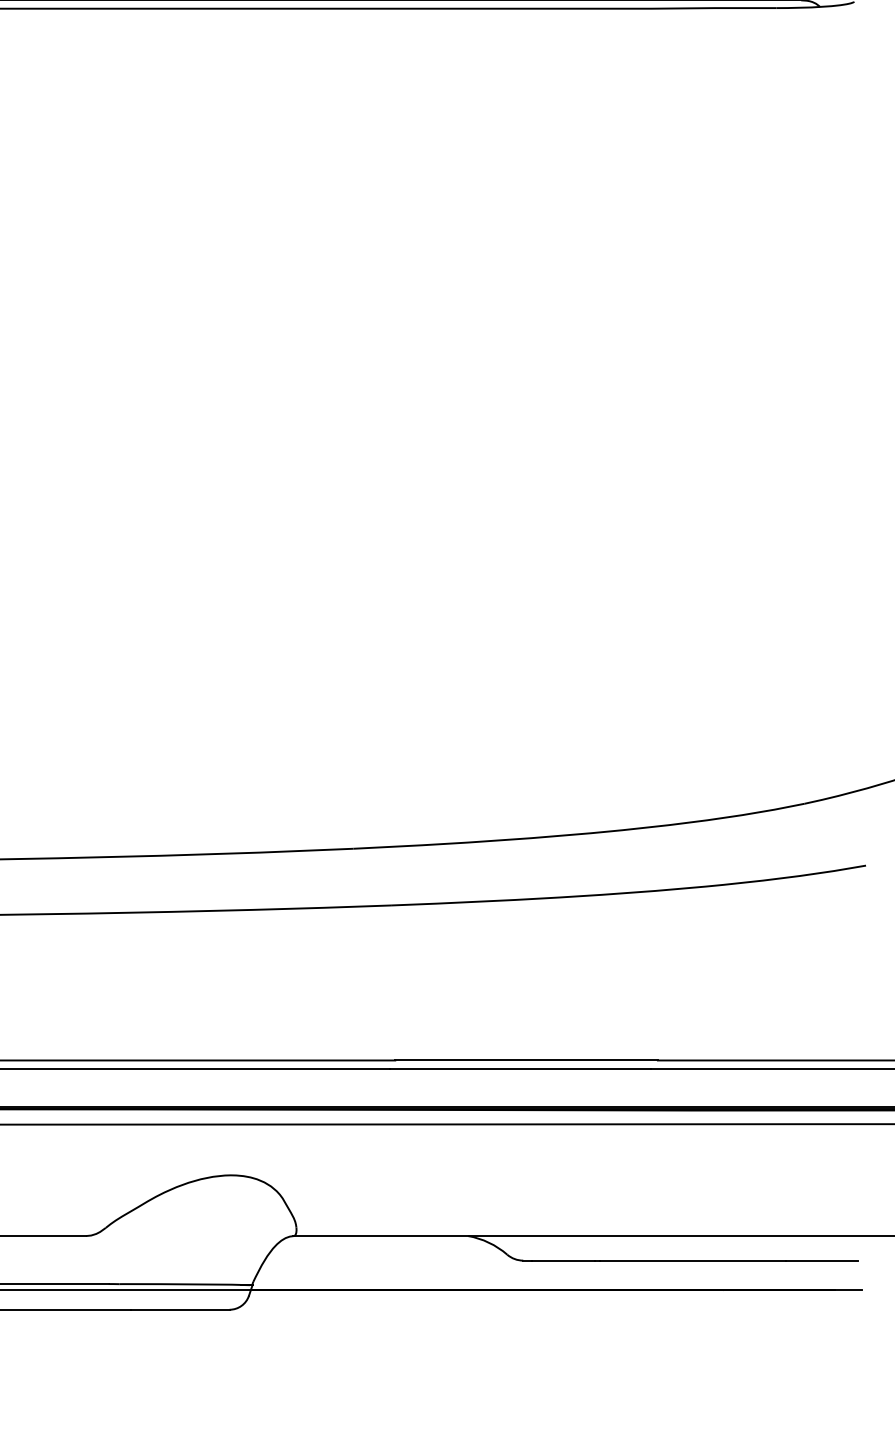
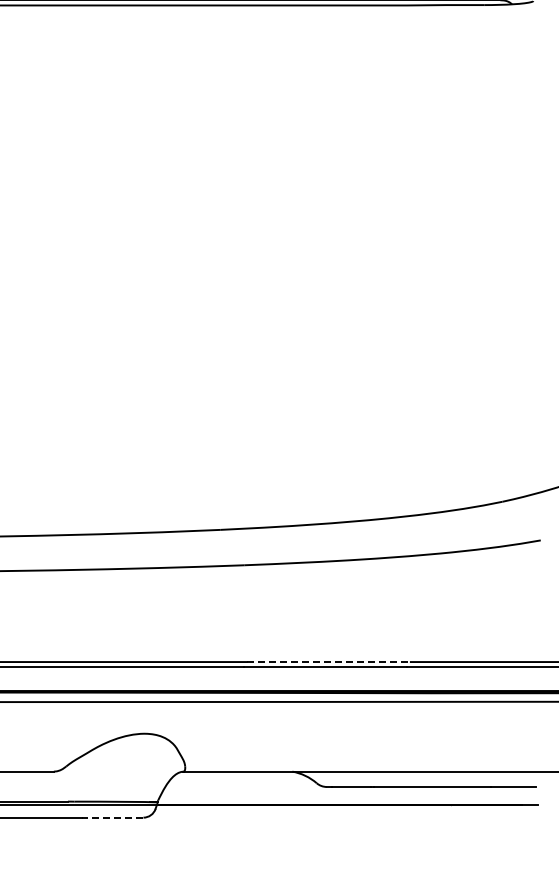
line: (525, 1061) -> (328, 662), solid -> dashed
line: (179, 1309) -> (112, 817), solid -> dashed

